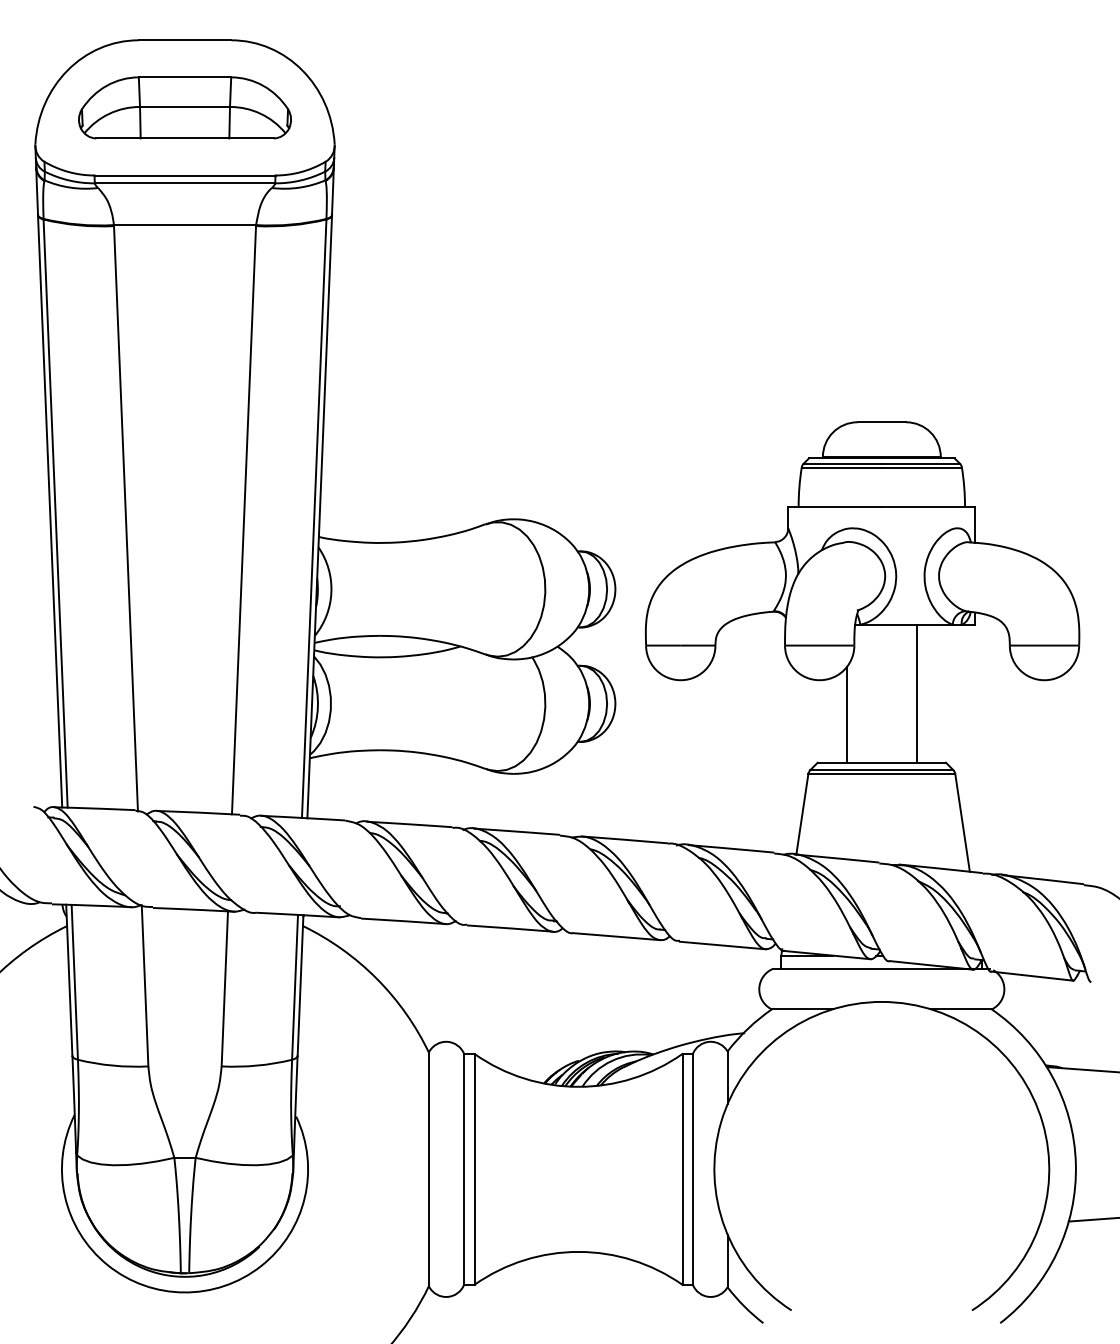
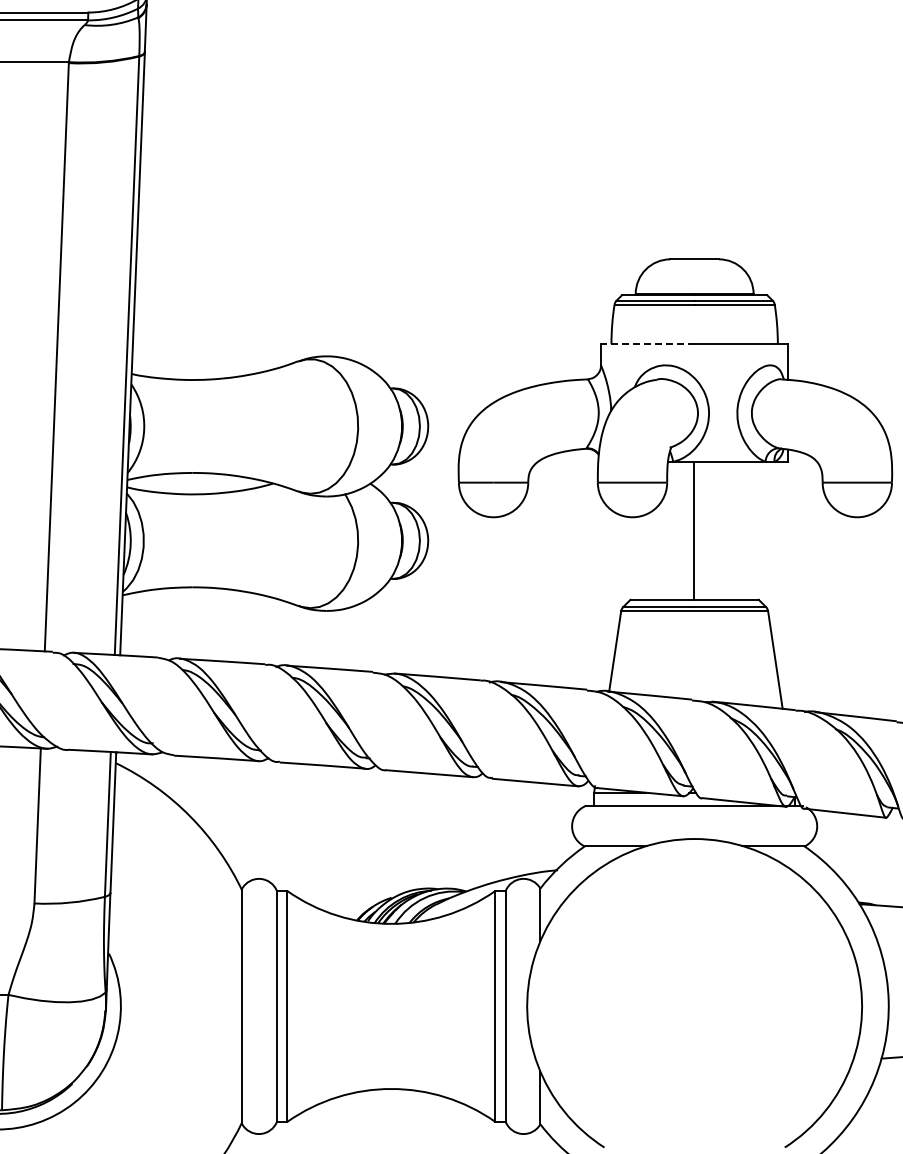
line: (835, 506) -> (648, 343), solid -> dashed
line: (916, 693) -> (694, 530), moved
line: (847, 714) -> (660, 551), removed

